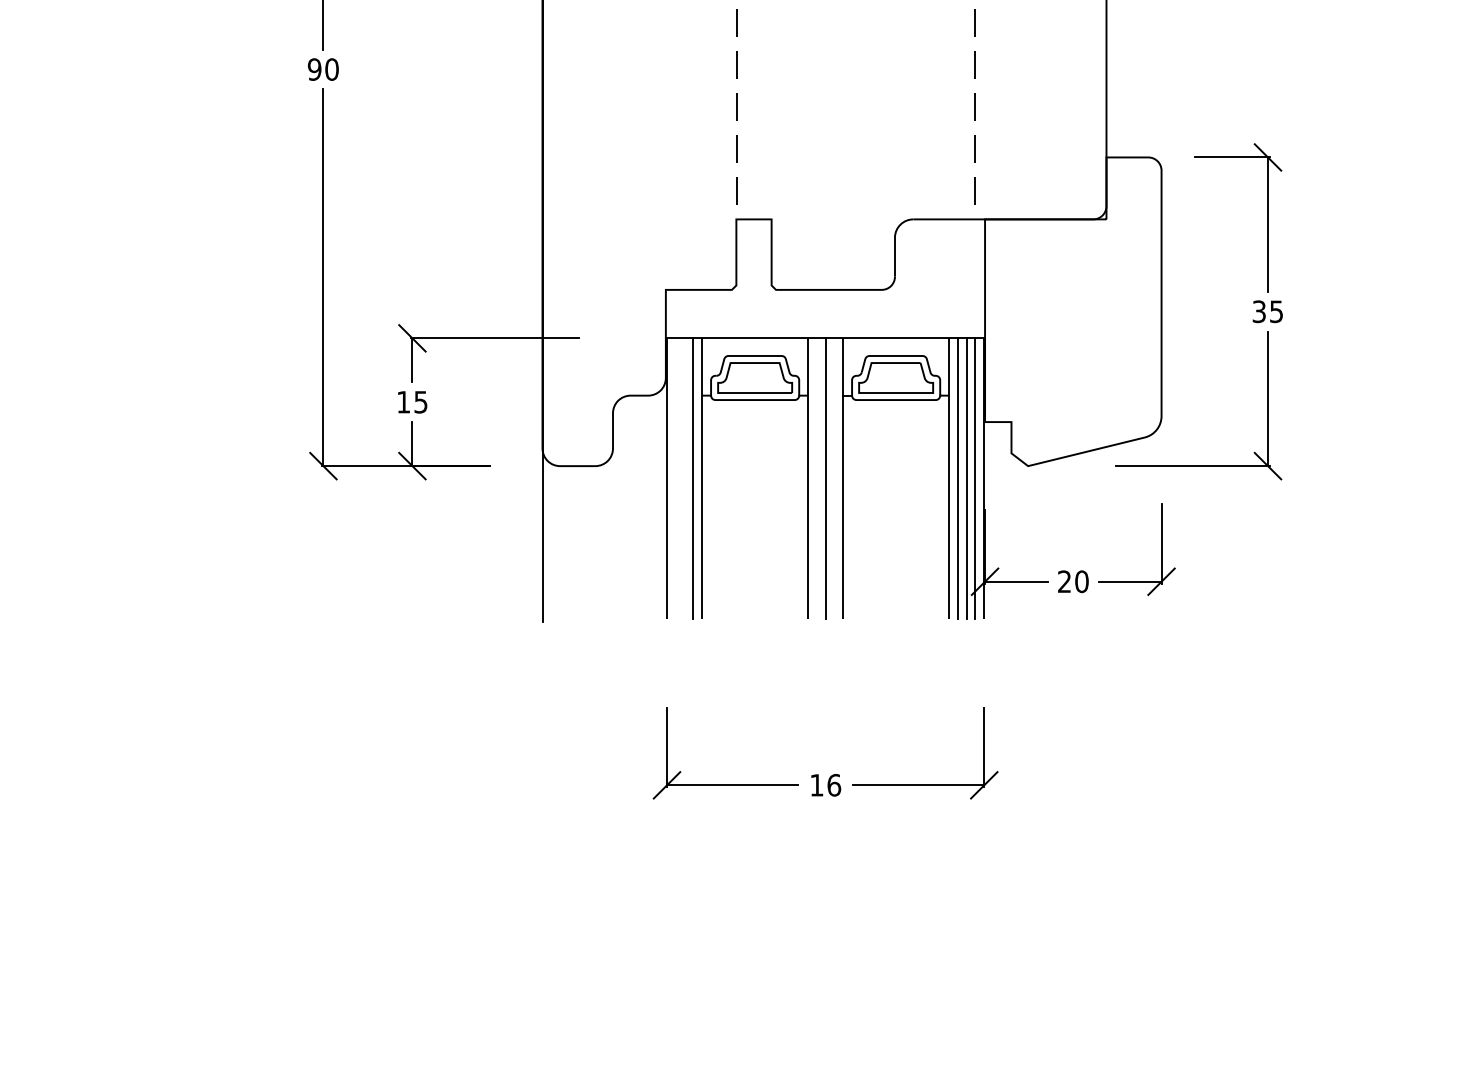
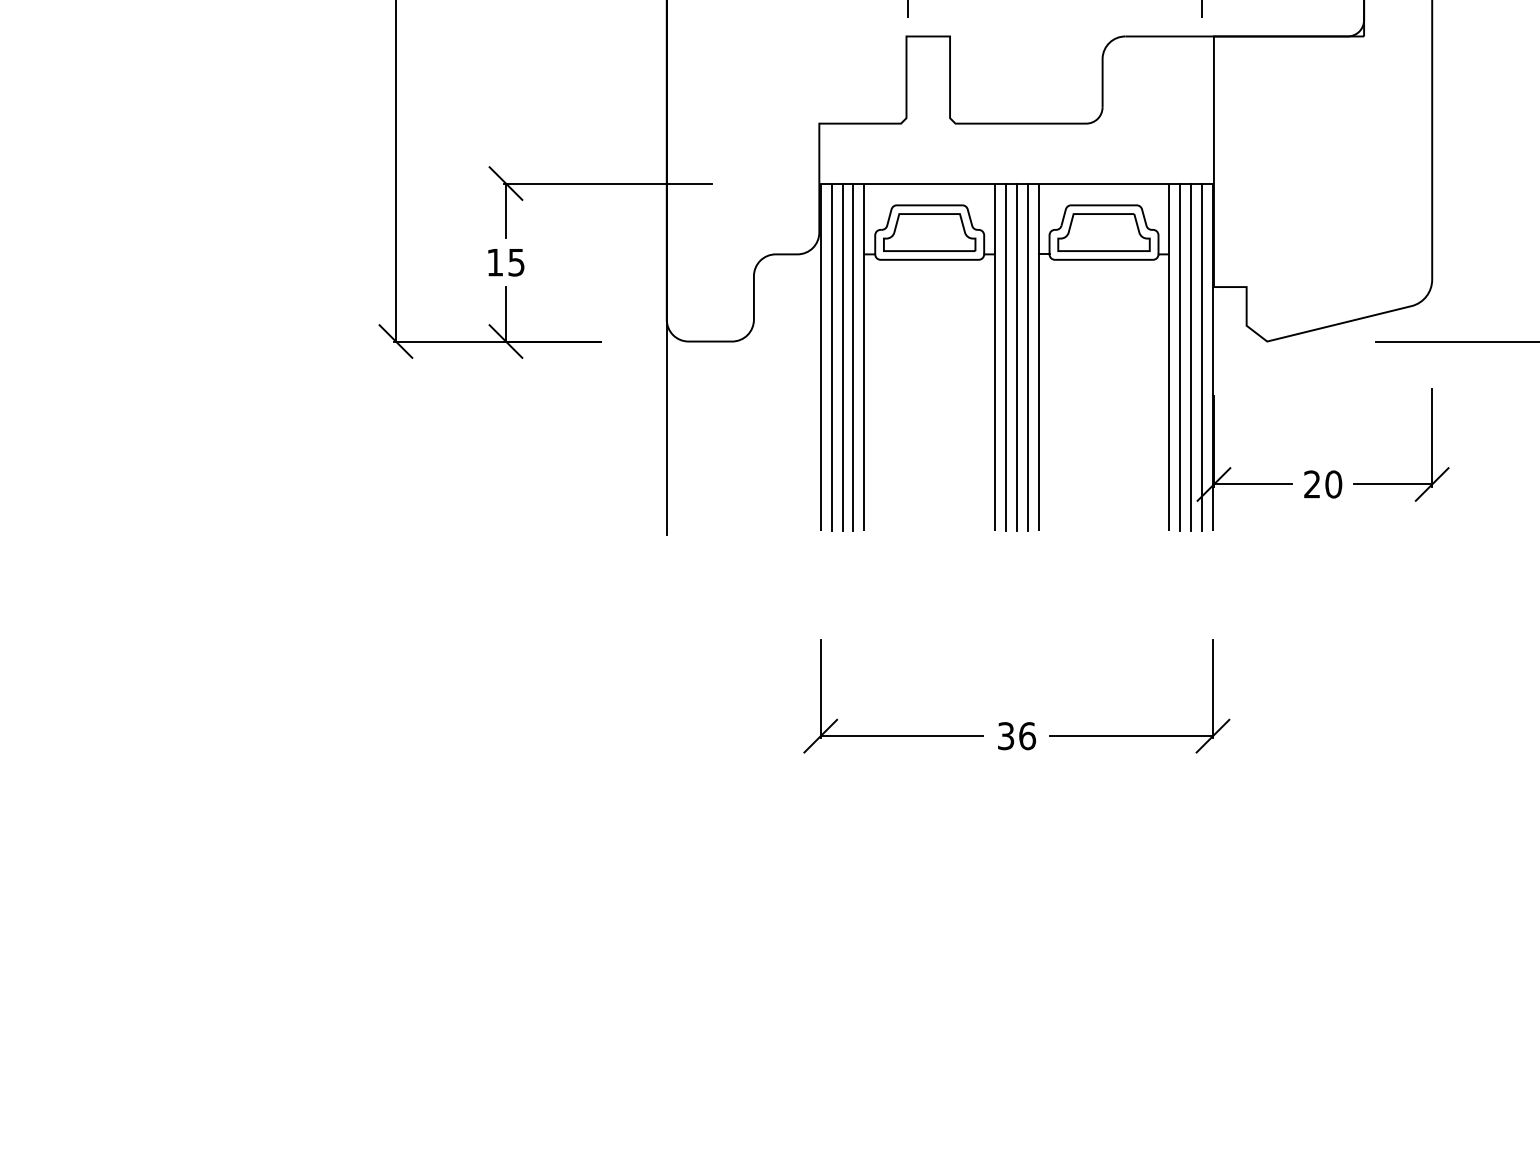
line: (675, 478) -> (831, 356), added
line: (684, 478) -> (842, 356), added
line: (816, 478) -> (1005, 356), added
line: (834, 478) -> (1027, 356), added
text: (816, 785) -> (1005, 736), 16 -> 36

